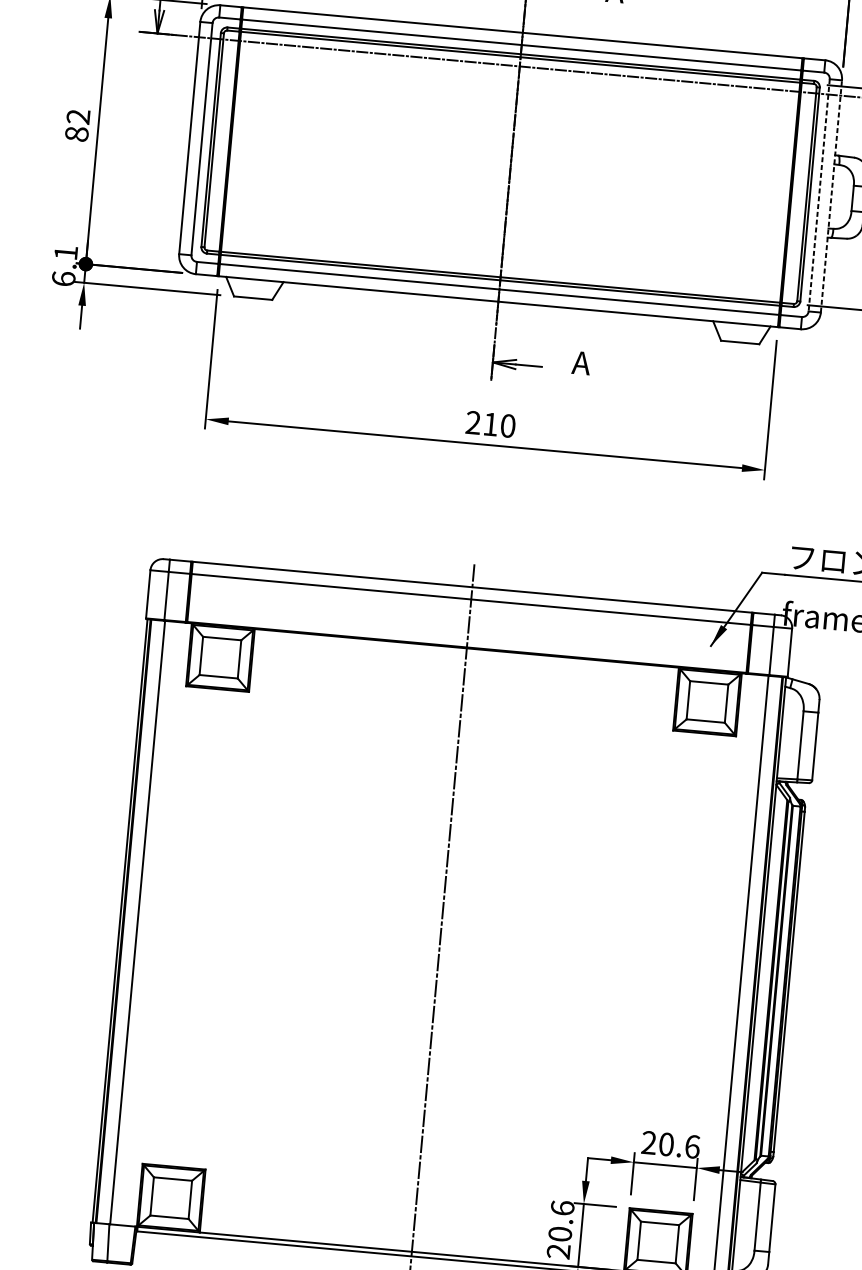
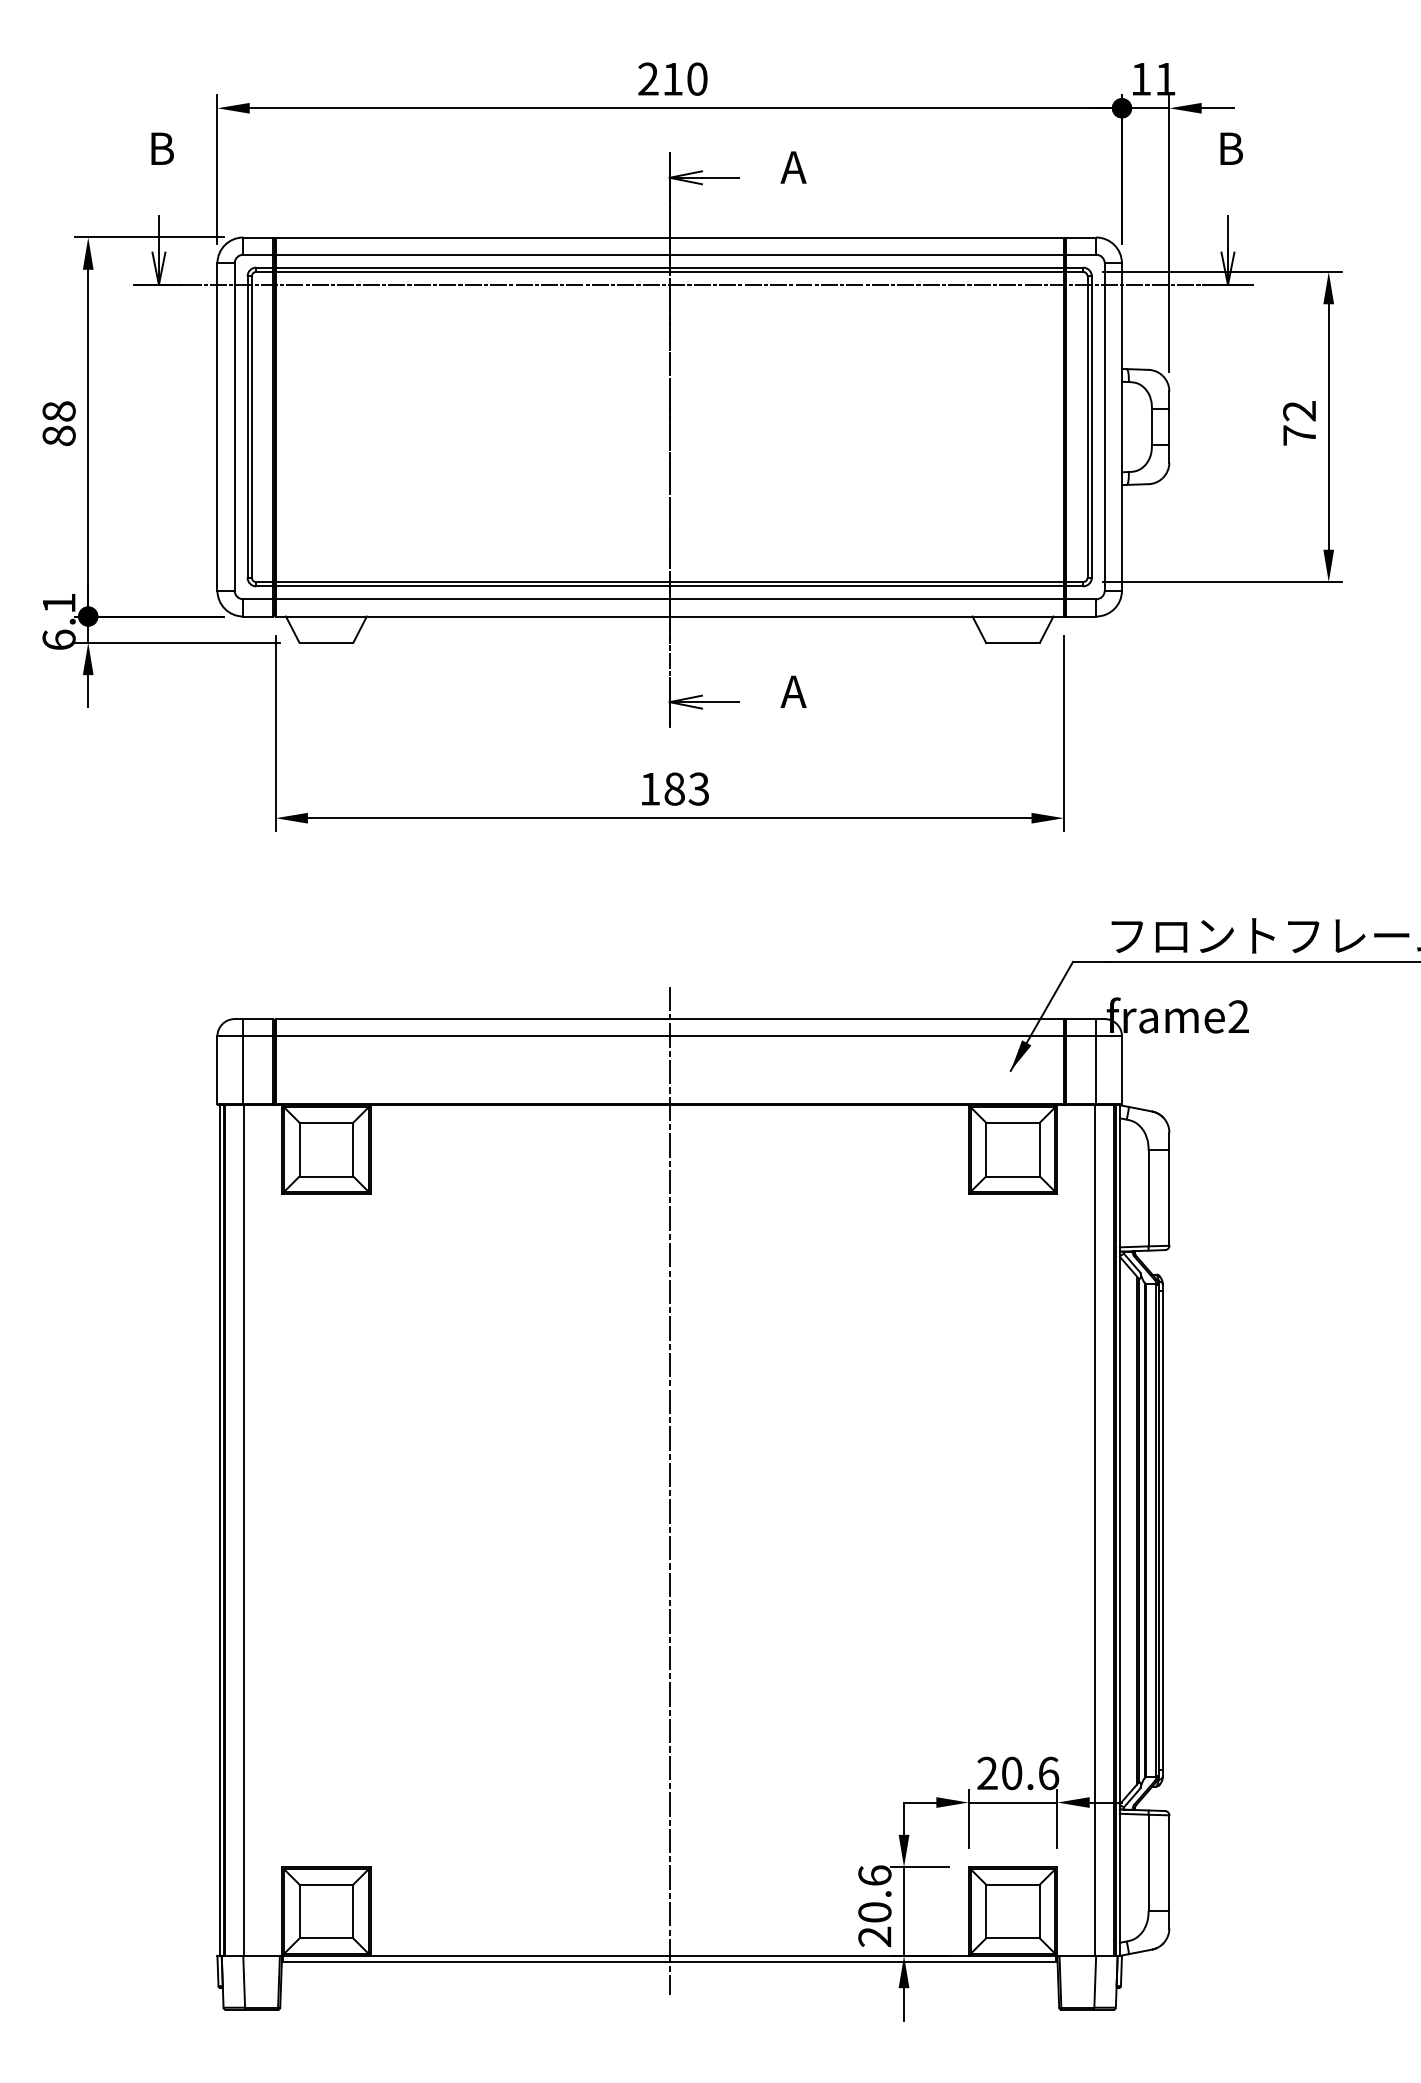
text: (78, 116) -> (58, 411), 82 -> 88
line: (819, 195) -> (1104, 427), dashed -> solid
line: (831, 196) -> (1121, 427), dashed -> solid
text: (490, 423) -> (674, 788), 210 -> 183

